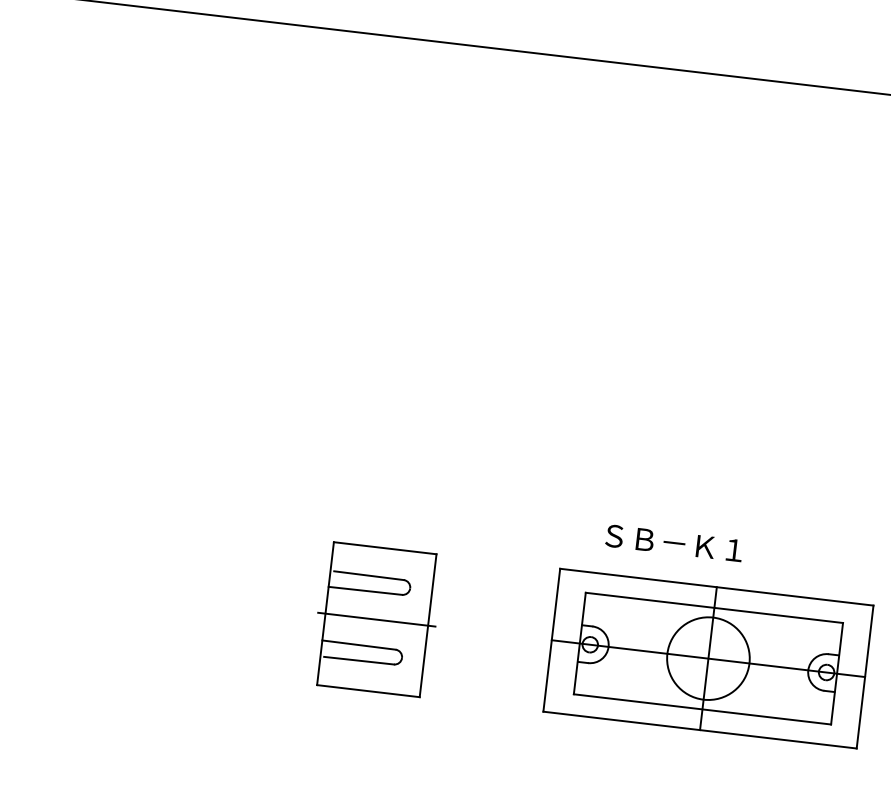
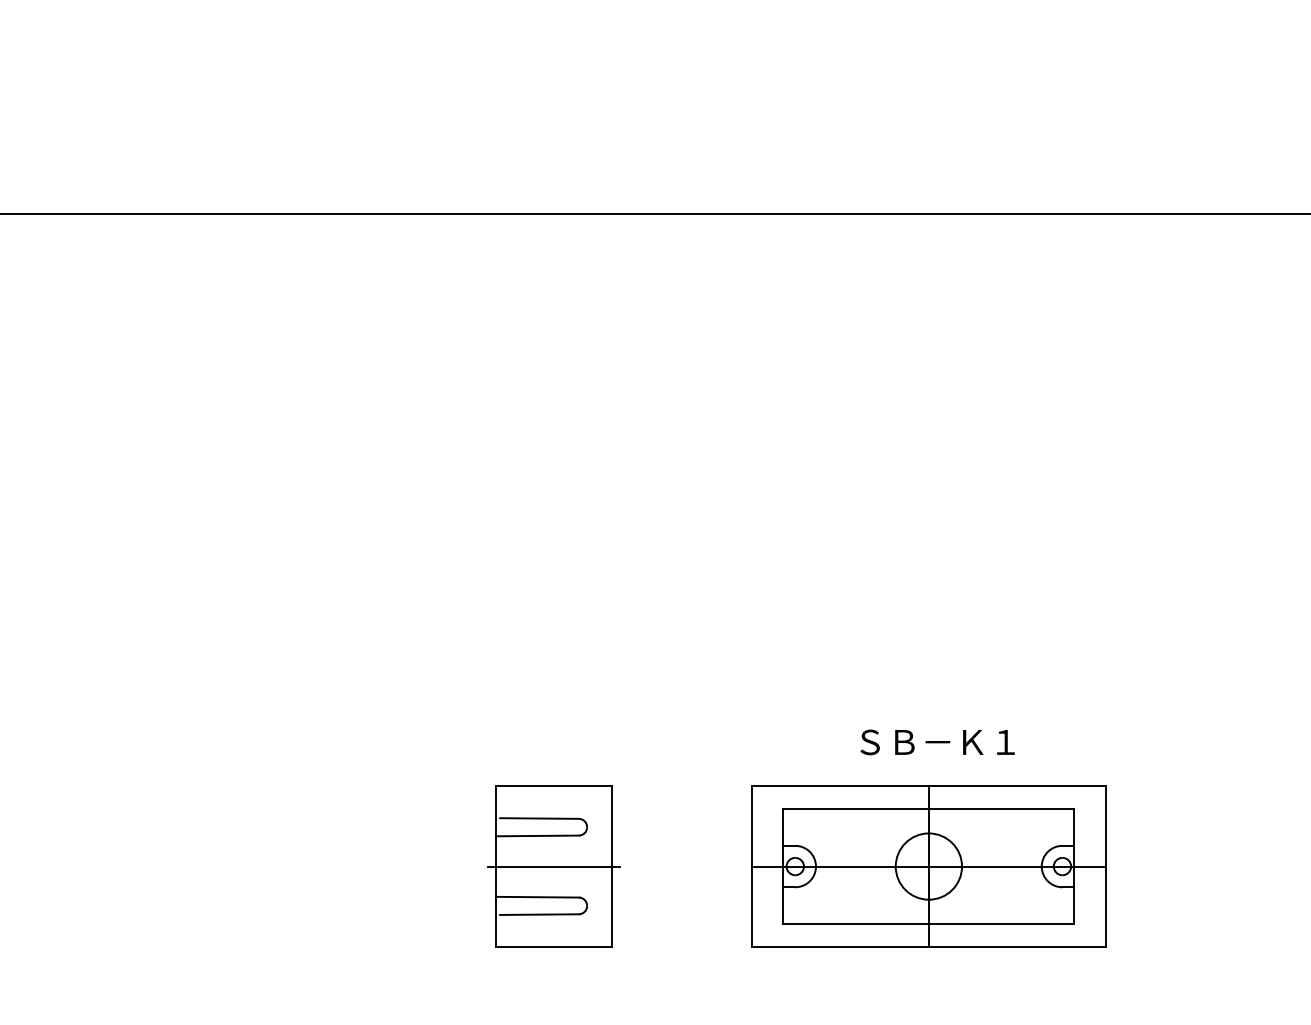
text: (674, 543) -> (937, 742), moved
circle: (708, 658) -> (928, 866), size x0.71

